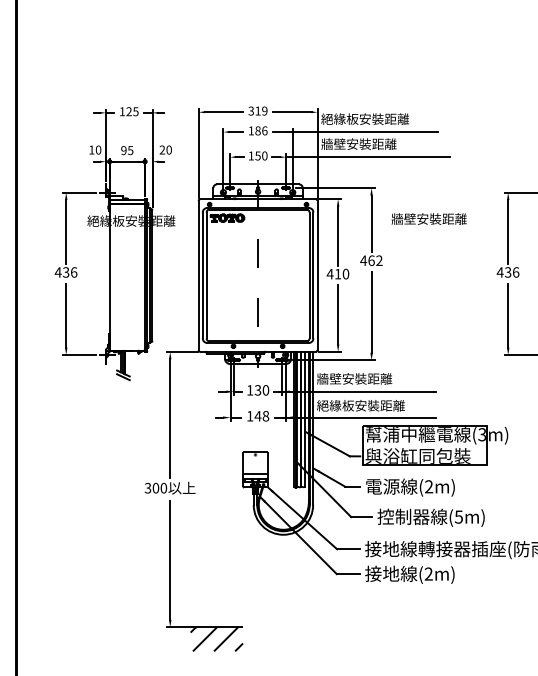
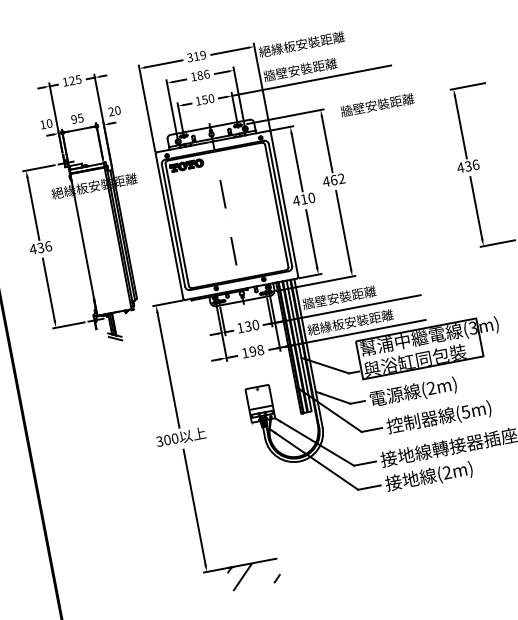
line: (363, 132) -> (302, 57), removed
text: (428, 218) -> (376, 104), moved
text: (257, 416) -> (252, 351), 148 -> 198
line: (226, 639) -> (263, 573), removed

